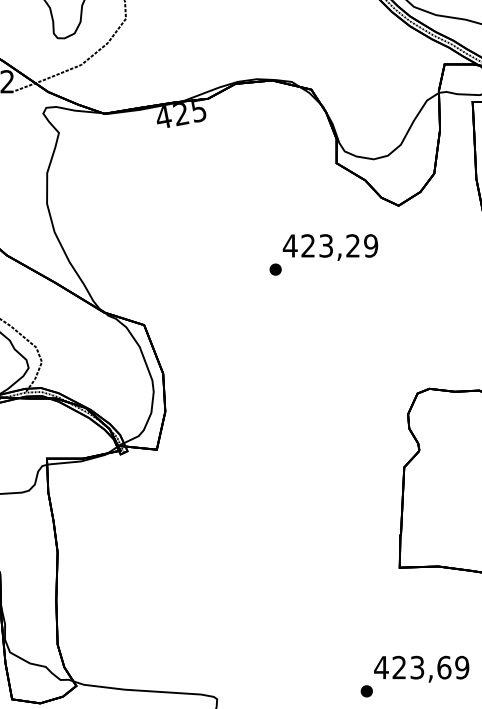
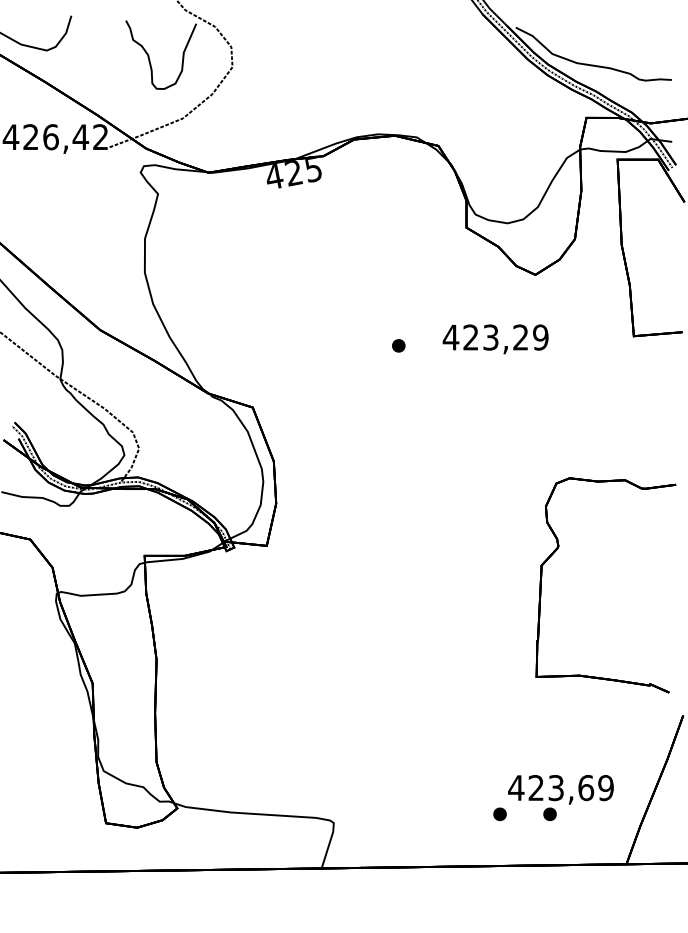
text: (330, 247) -> (495, 339), moved
part: (411, 690) -> (549, 813), added

